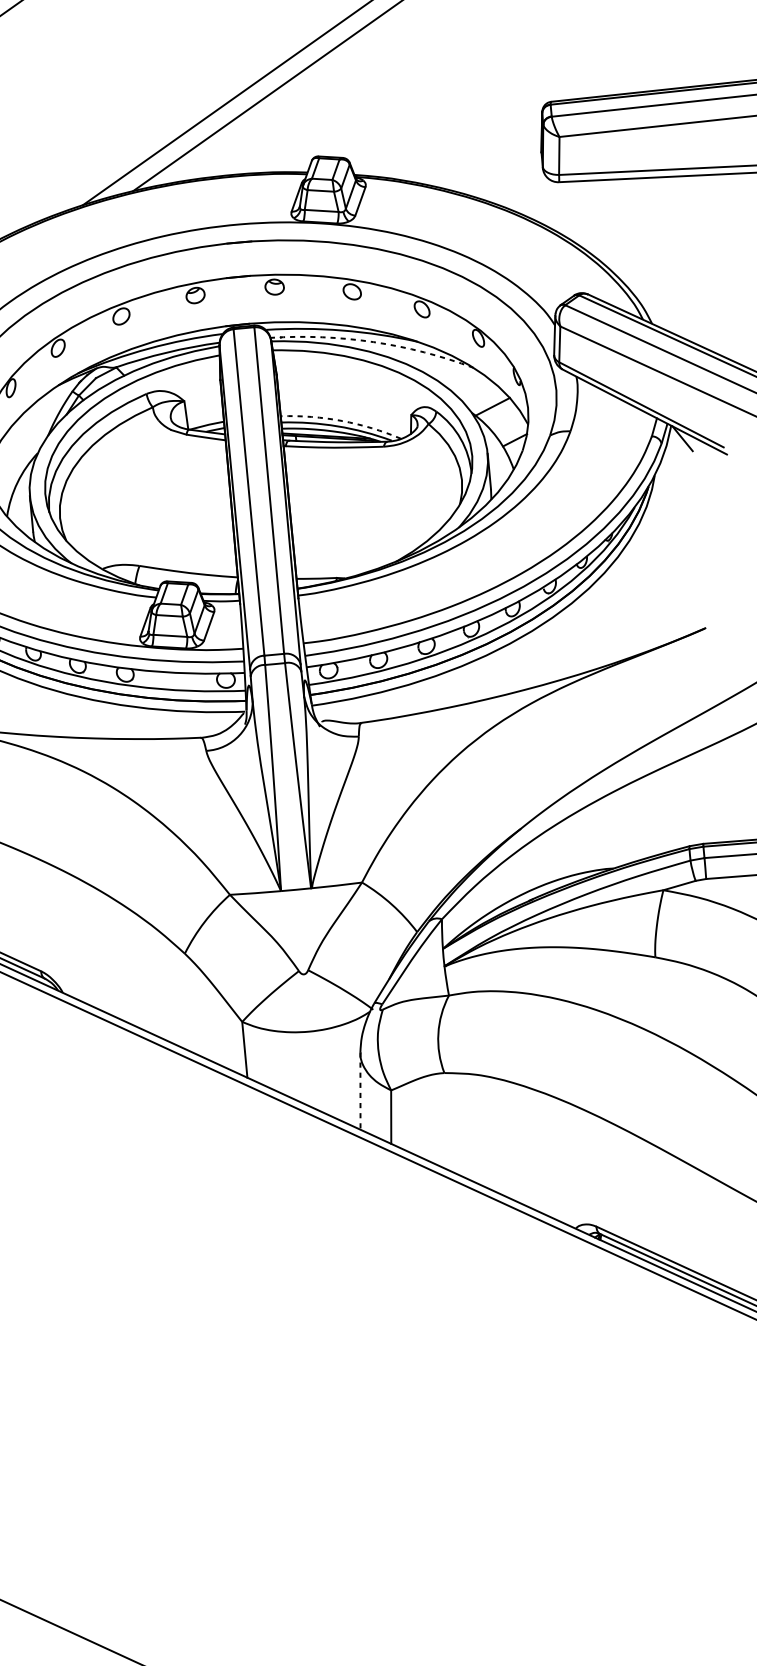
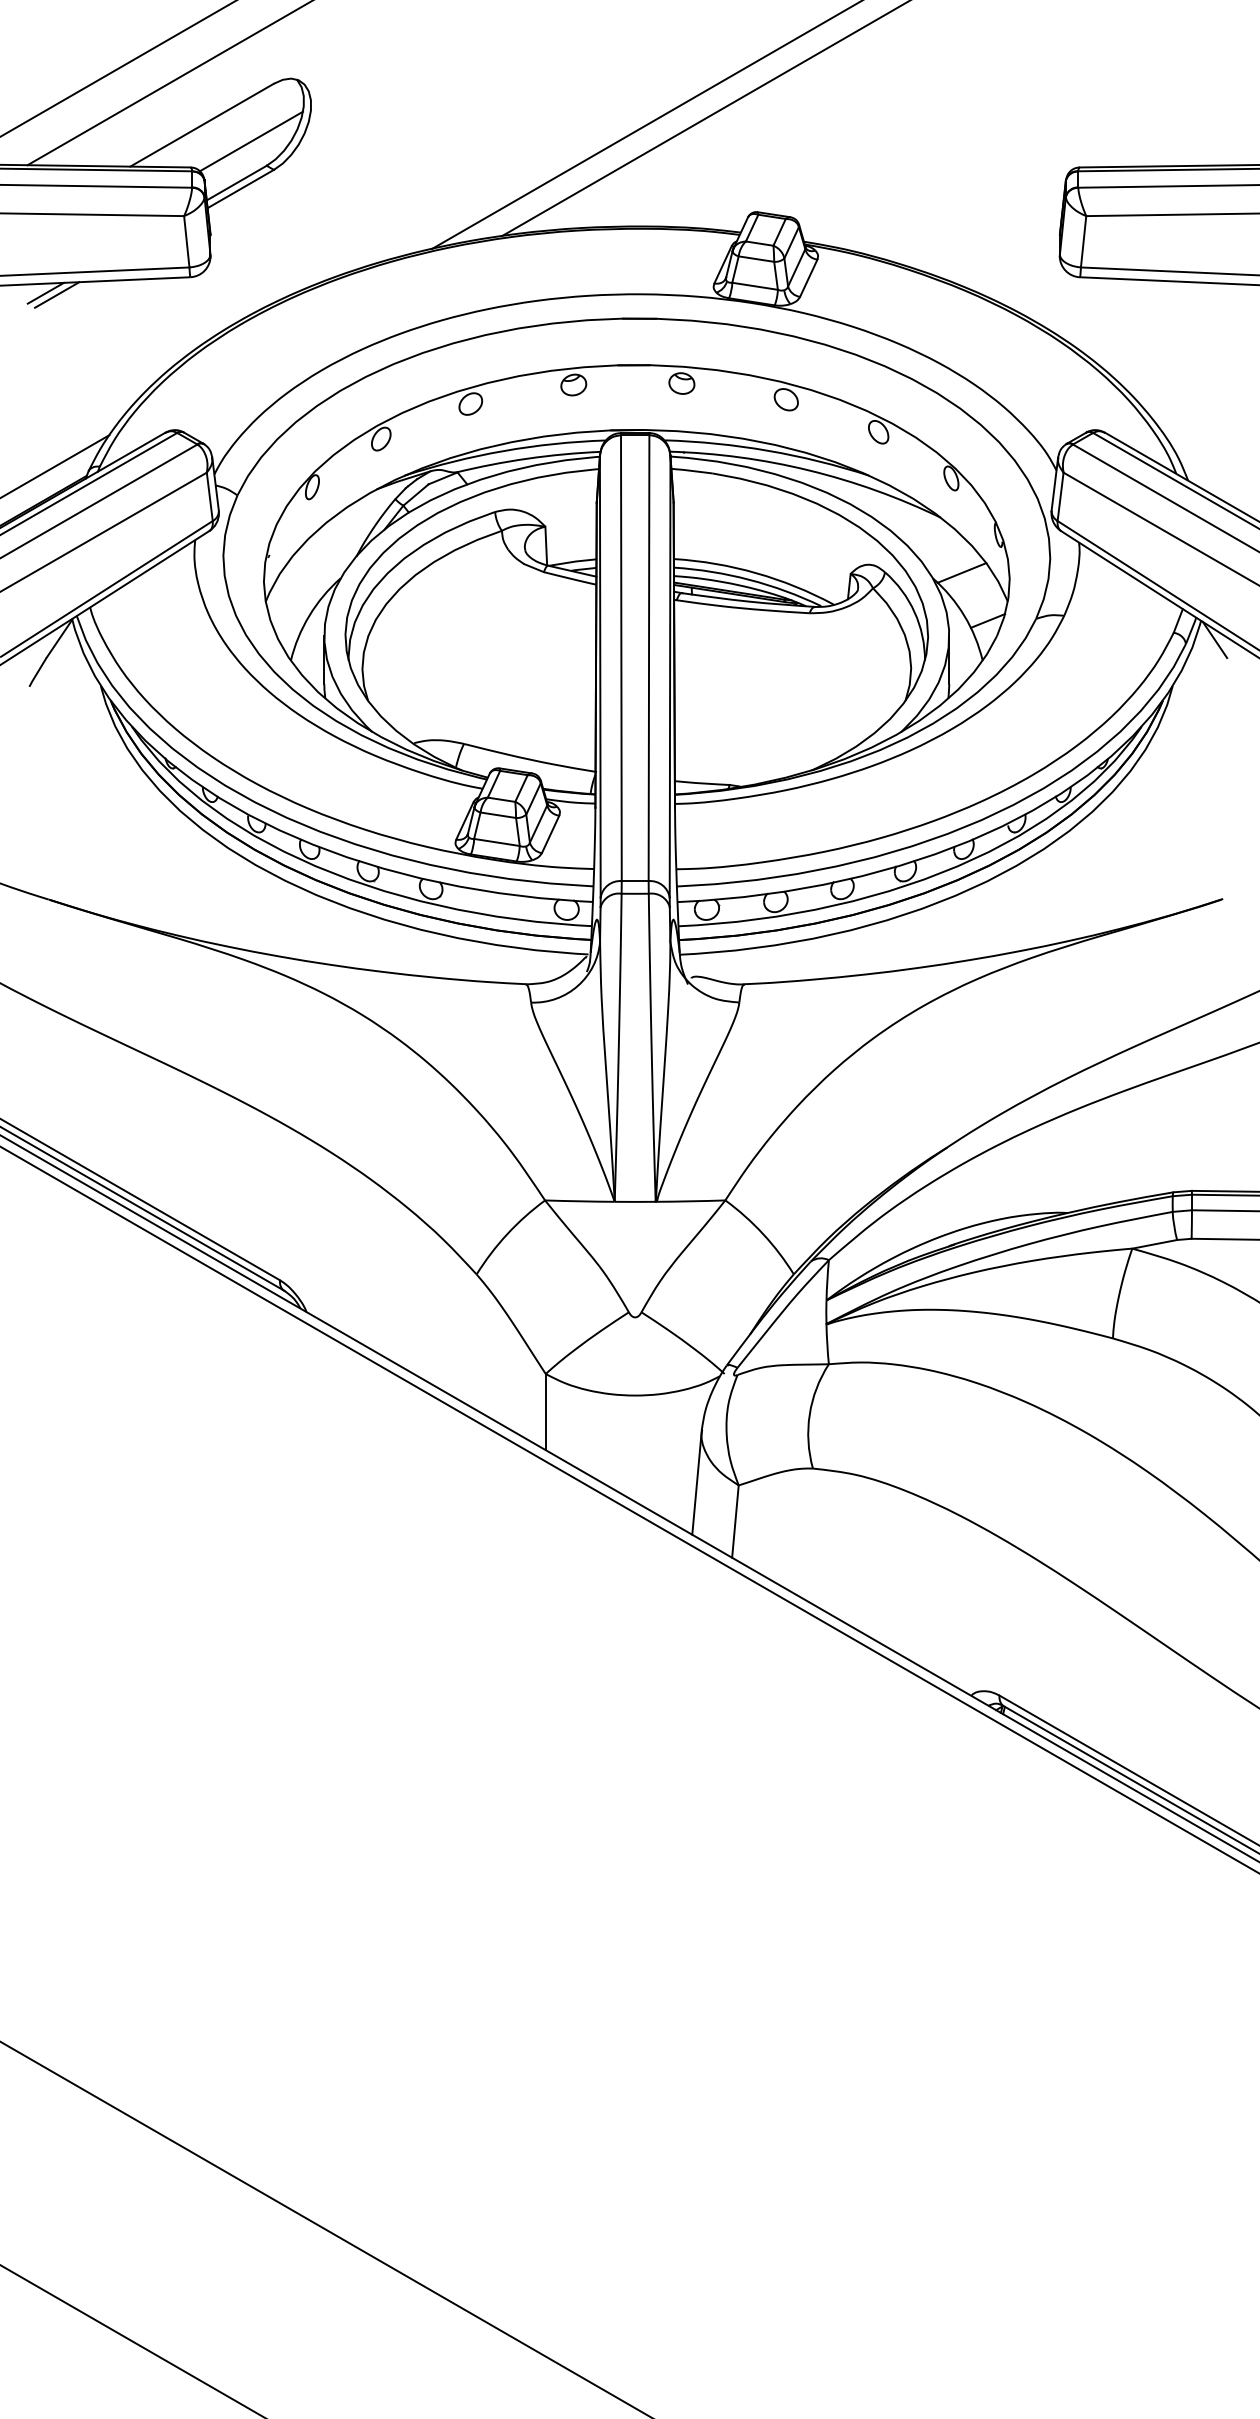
arc: (373, 342) -> (808, 470), dashed -> solid
arc: (342, 421) -> (756, 573), dashed -> solid
line: (360, 1091) -> (697, 1482), dashed -> solid

